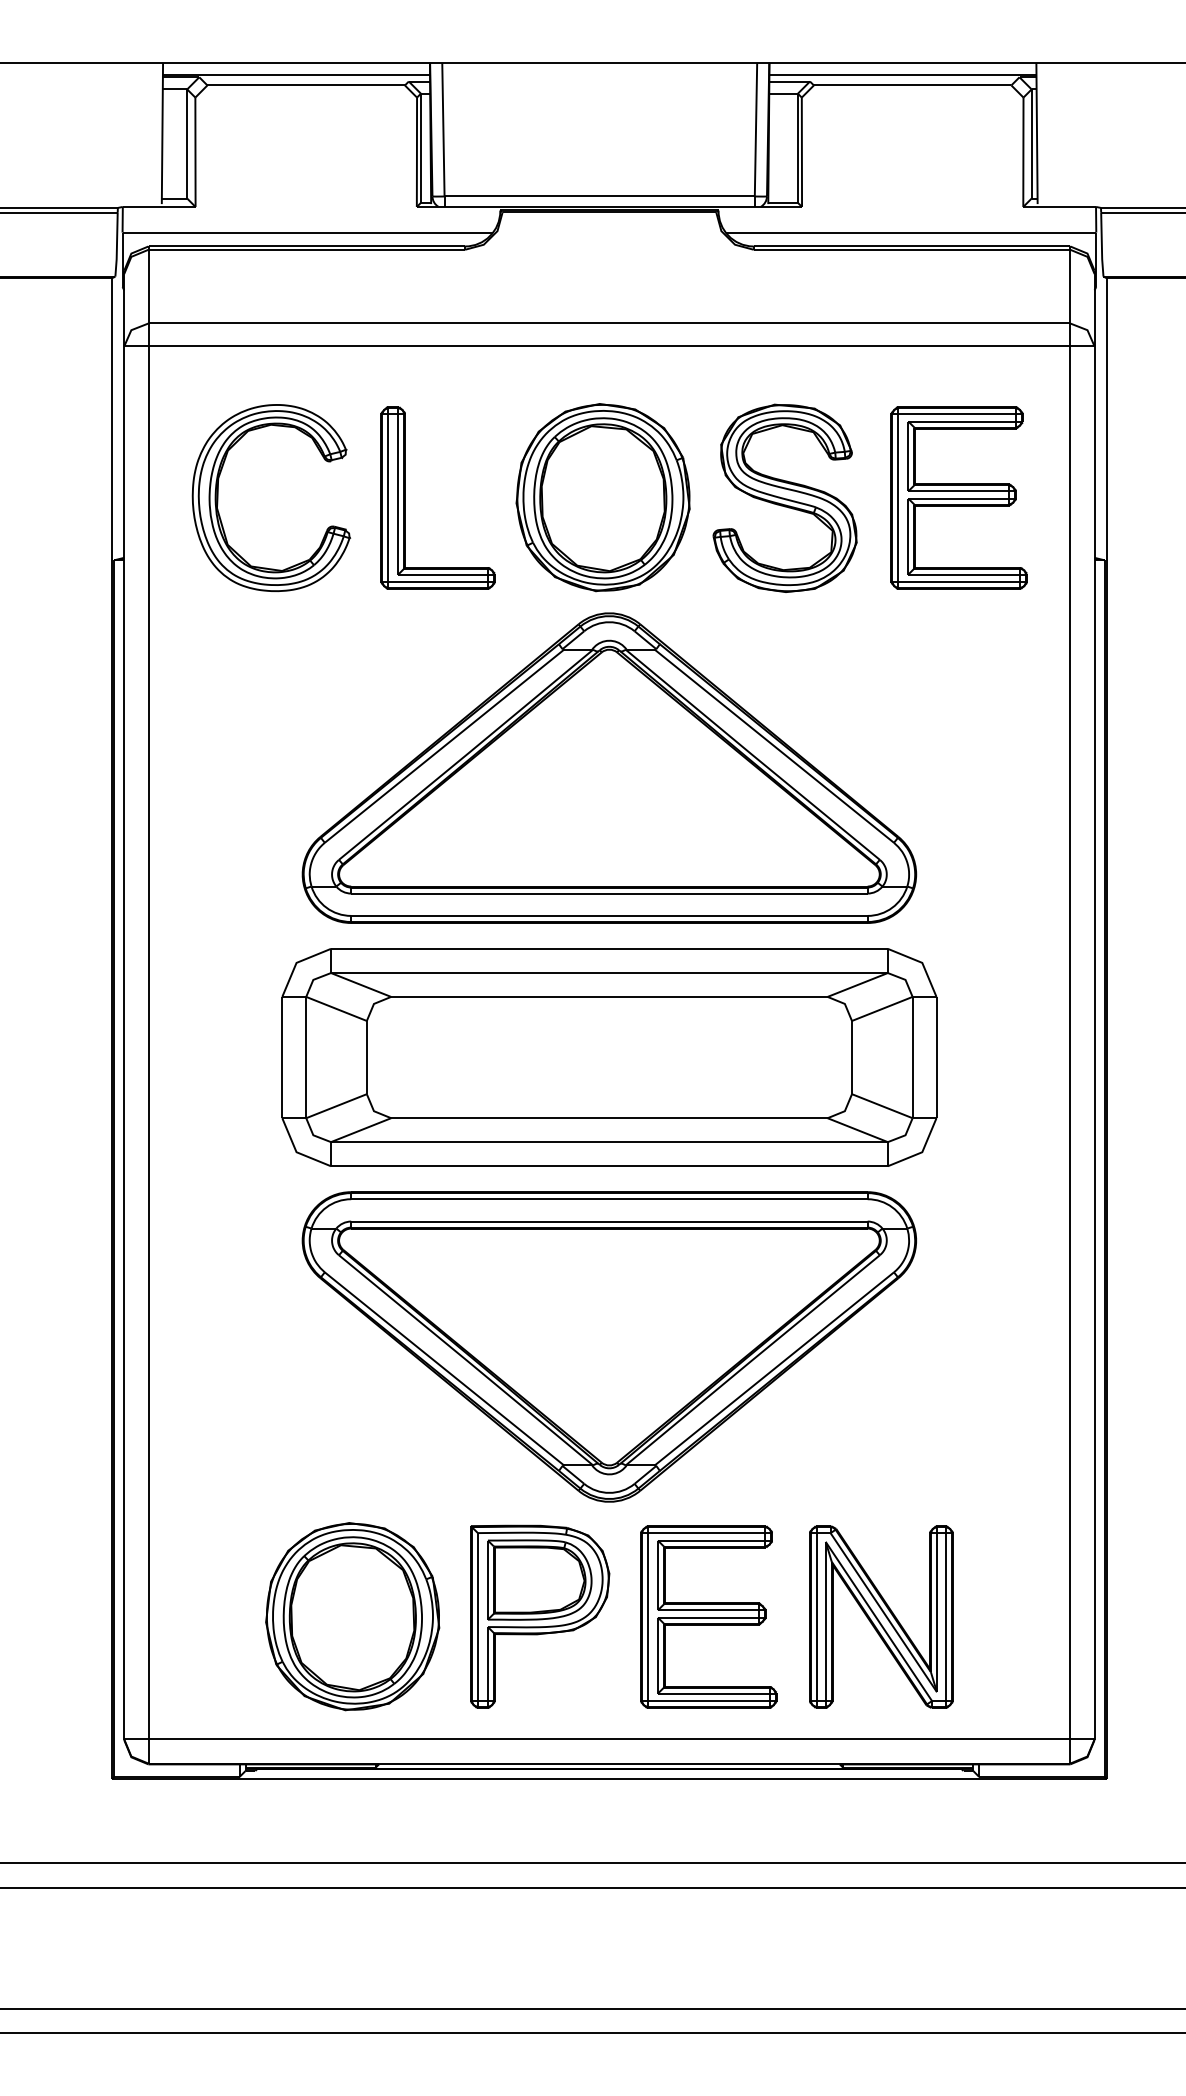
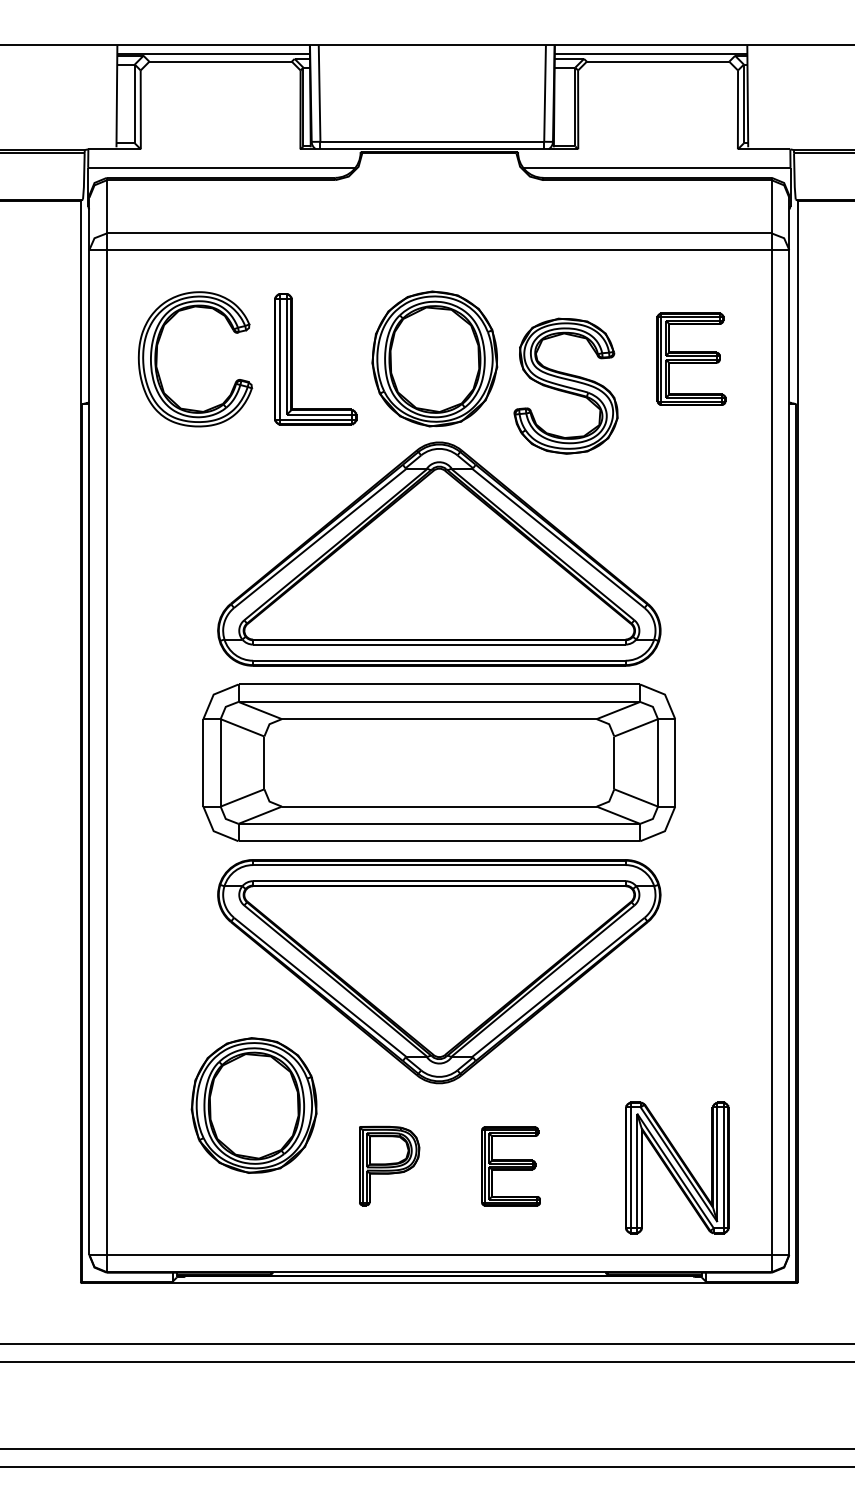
part: (784, 497) -> (565, 385), moved
part: (958, 497) -> (691, 358), size x0.7
part: (352, 1616) -> (254, 1105), moved
part: (540, 1616) -> (389, 1166), size x0.6
part: (708, 1616) -> (510, 1166), size x0.6
part: (881, 1616) -> (677, 1167), moved

